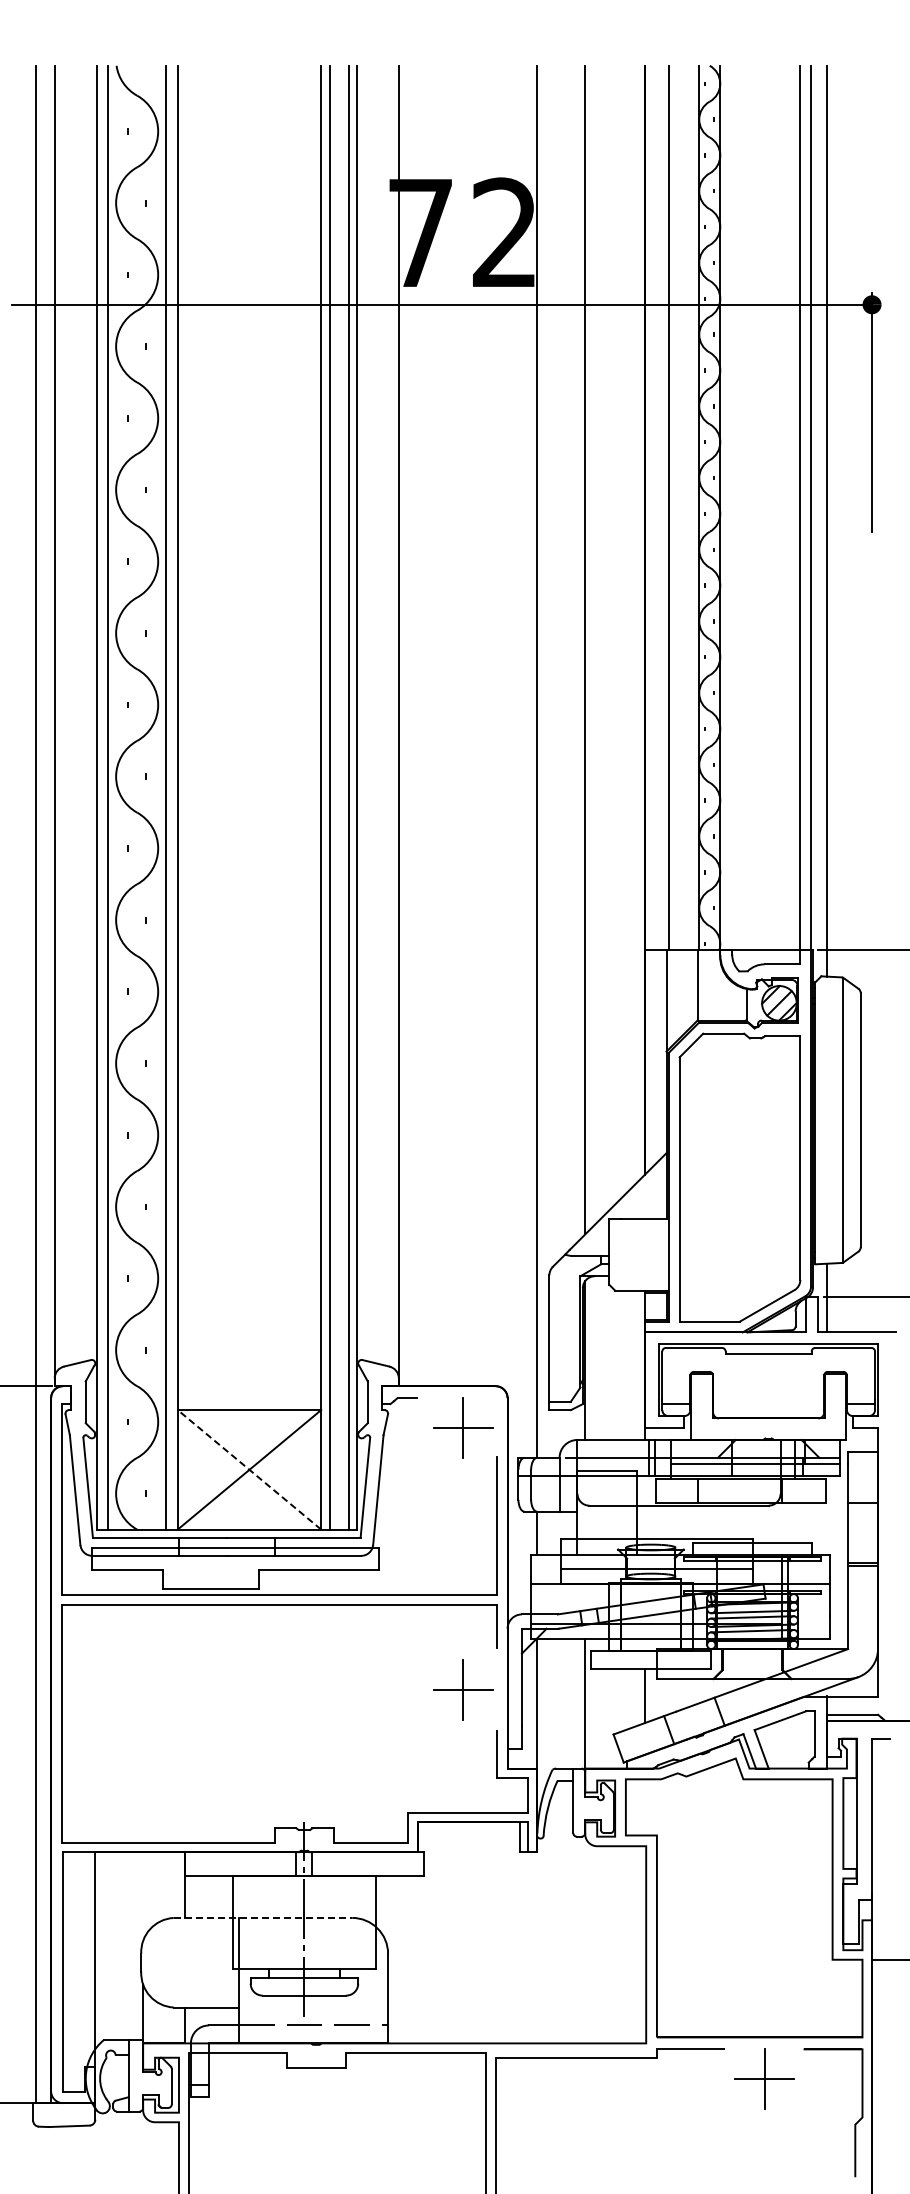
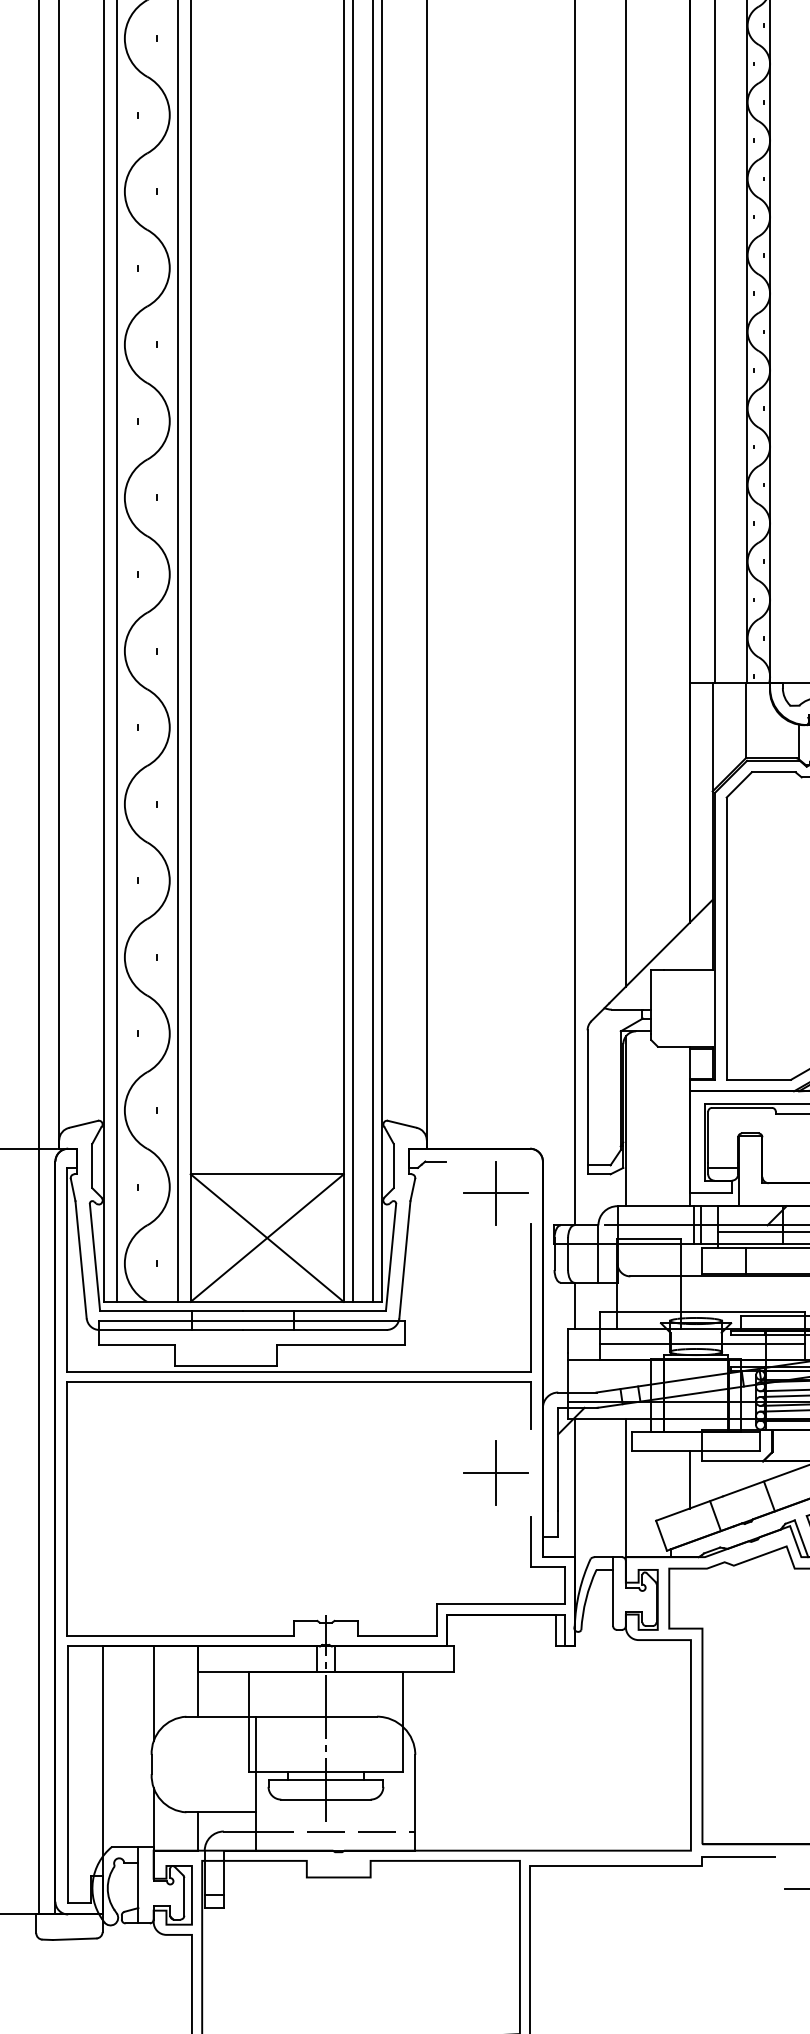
line: (249, 1469) -> (267, 1237), dashed -> solid
line: (143, 1896) -> (154, 1693), added
line: (263, 1917) -> (282, 1716), dashed -> solid

